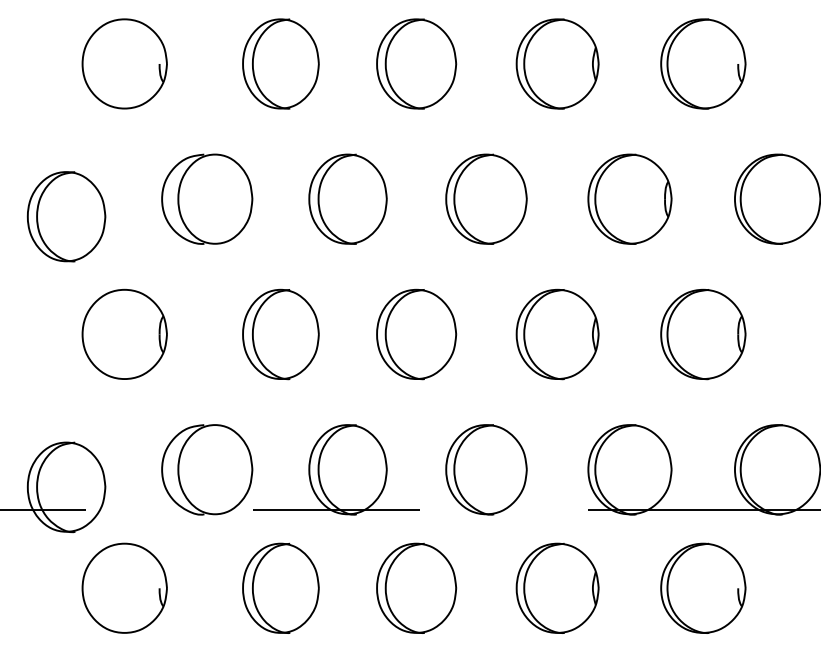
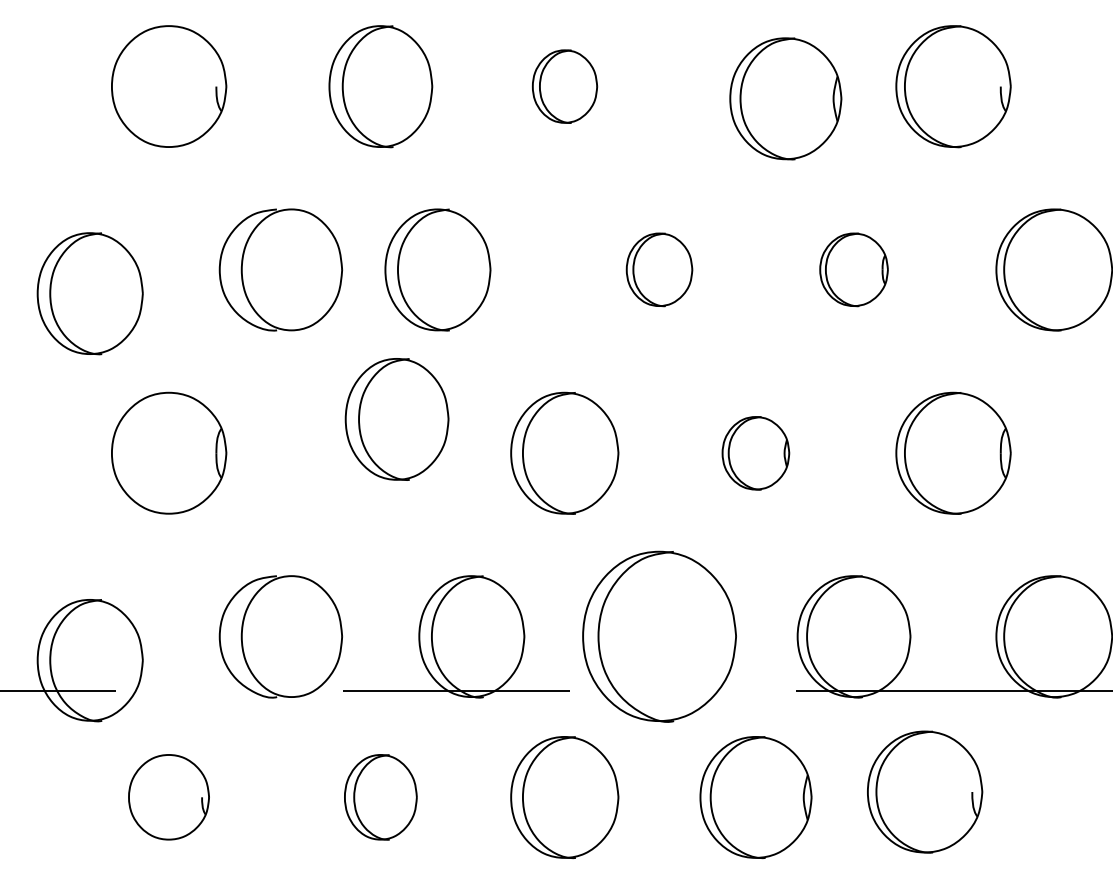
part: (416, 63) -> (564, 85), size x0.6
part: (557, 63) -> (785, 98), moved
part: (347, 198) -> (437, 268), moved
part: (486, 198) -> (659, 268), size x0.6
part: (629, 198) -> (853, 268), size x0.6
part: (280, 334) -> (396, 419), moved
part: (557, 334) -> (755, 453), size x0.6
part: (486, 469) -> (659, 636), size x1.4
part: (124, 587) -> (168, 796), size x0.7
part: (280, 587) -> (380, 796), size x0.7
part: (703, 587) -> (925, 790), moved

